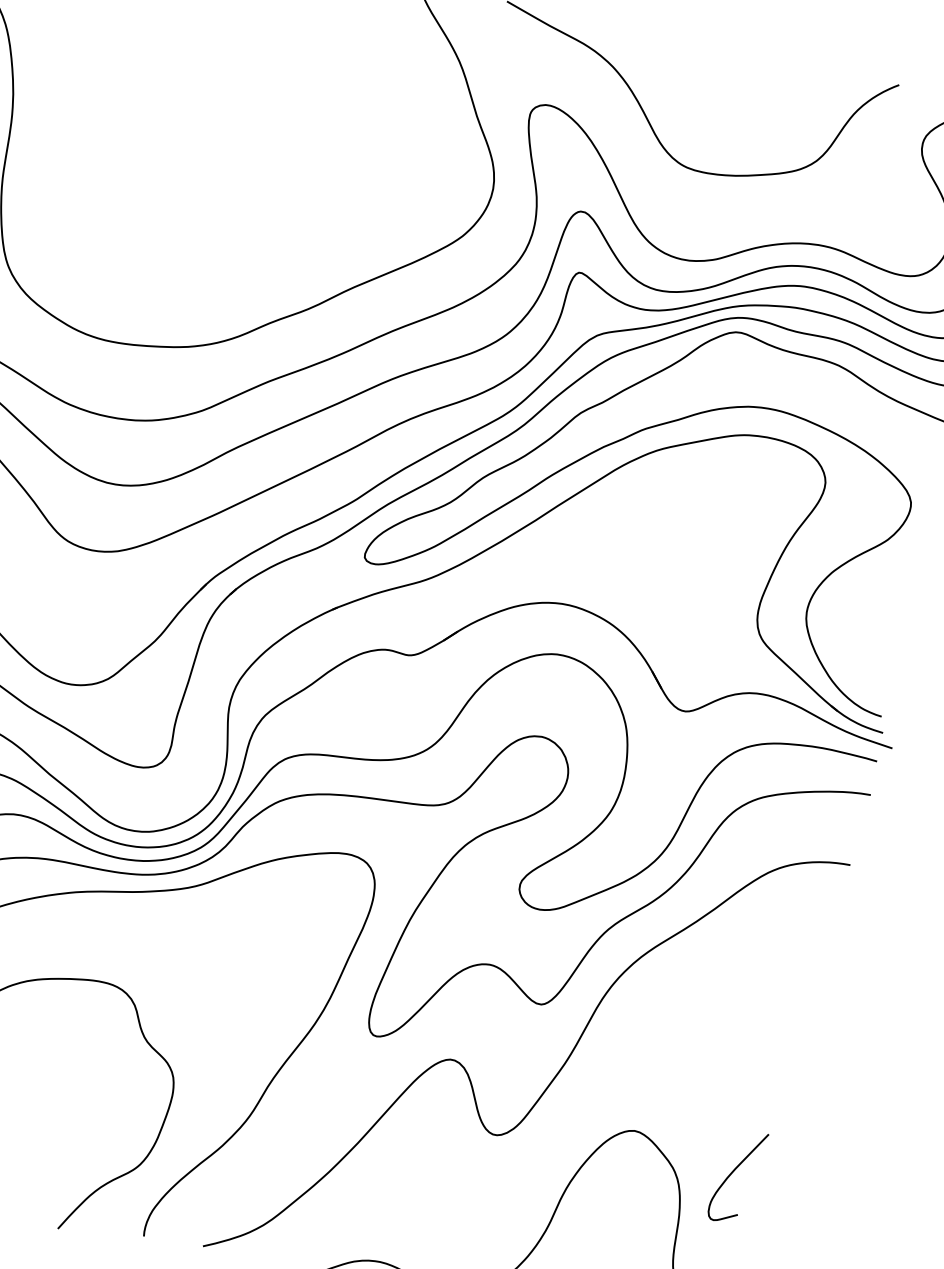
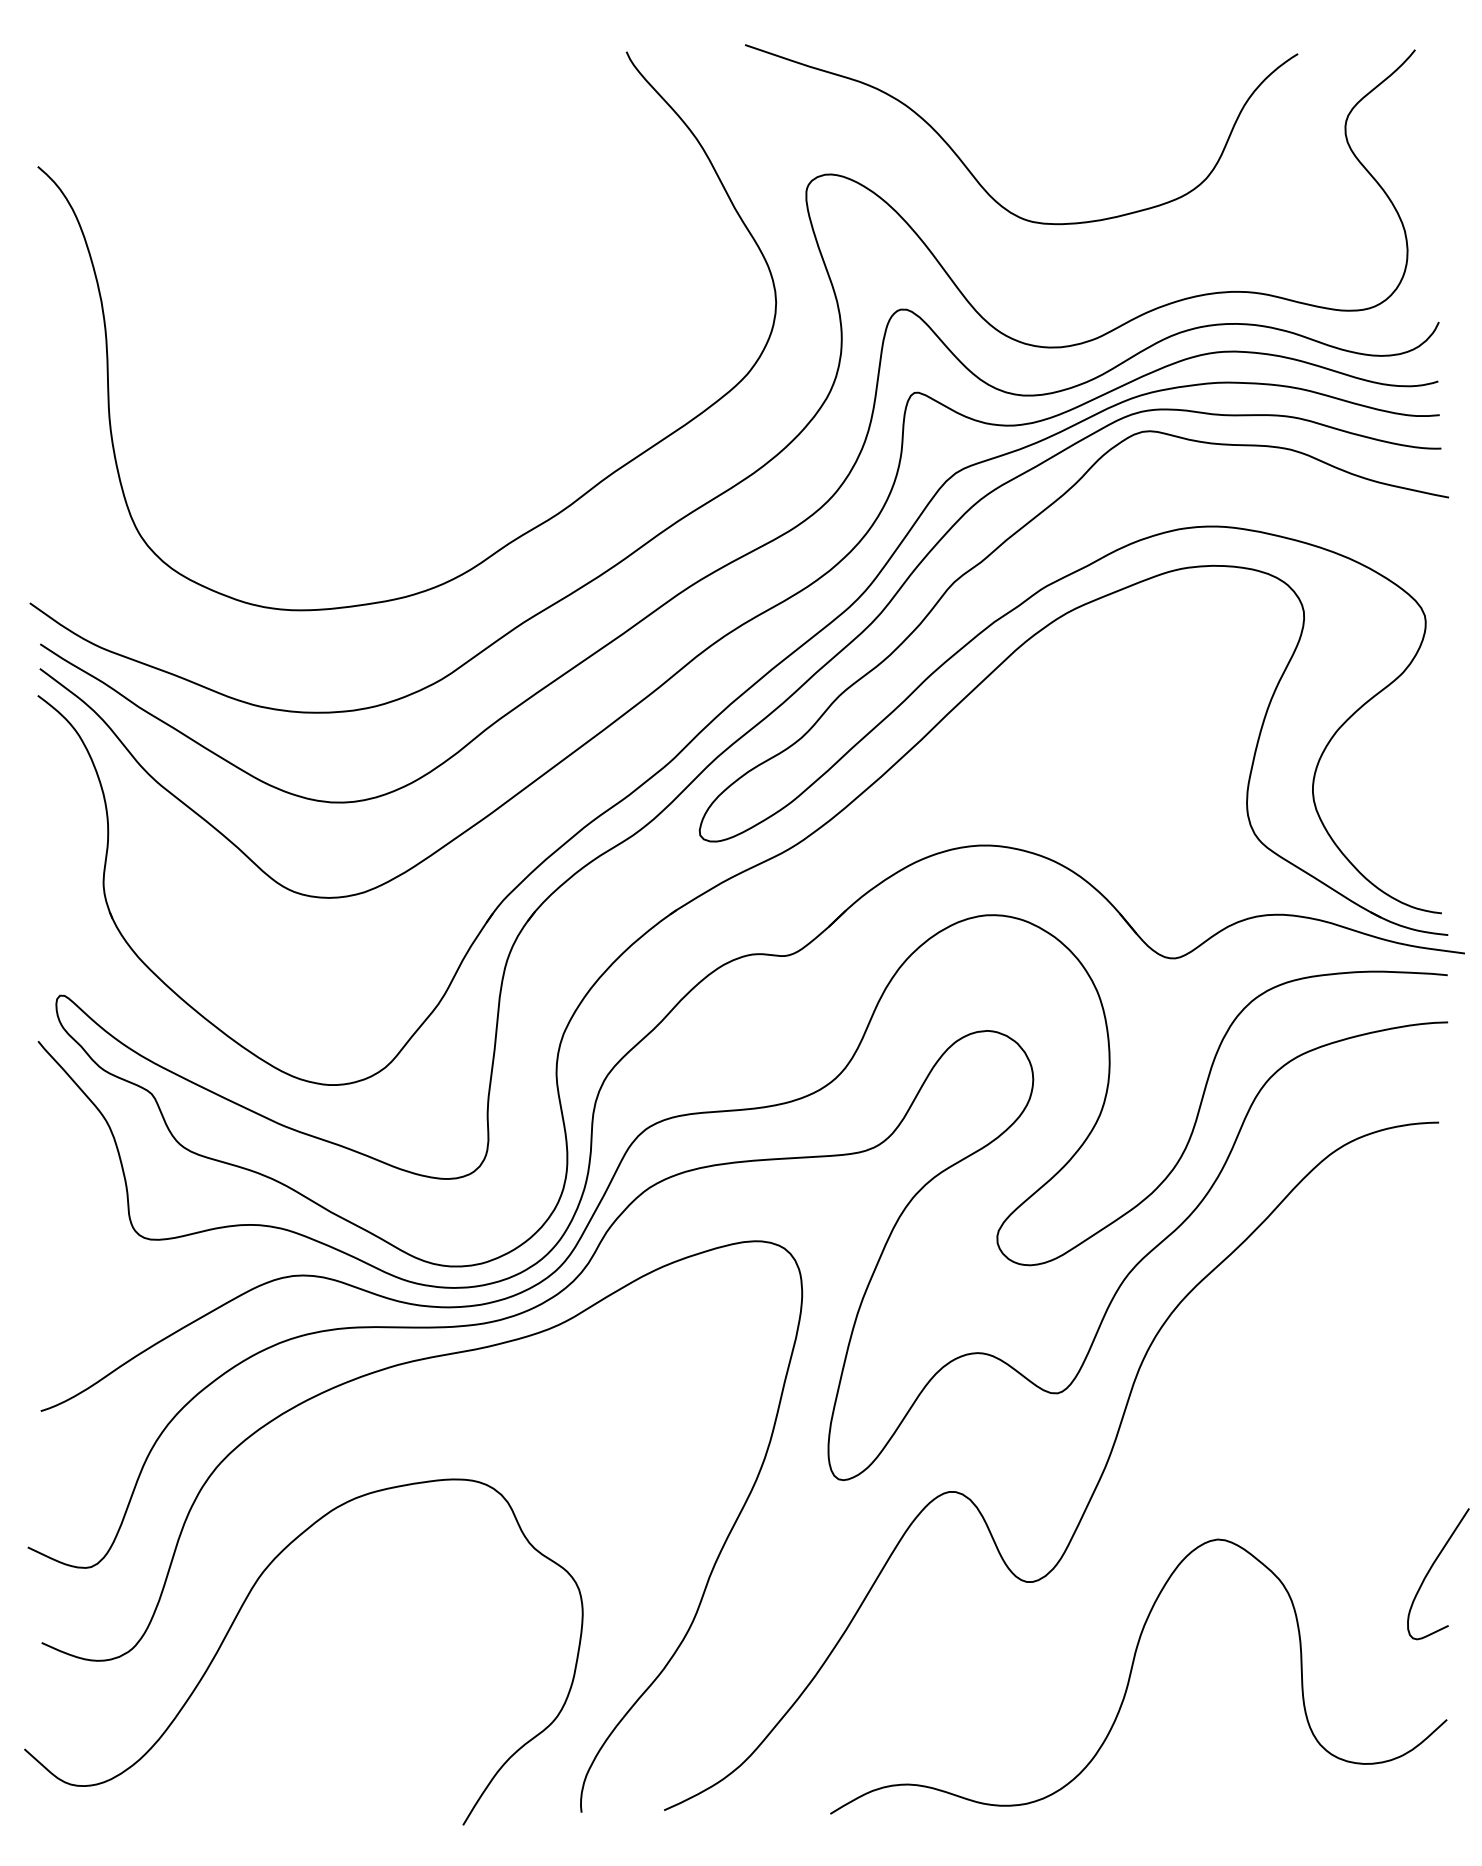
curve: (733, 1172) -> (1431, 1569), moved

